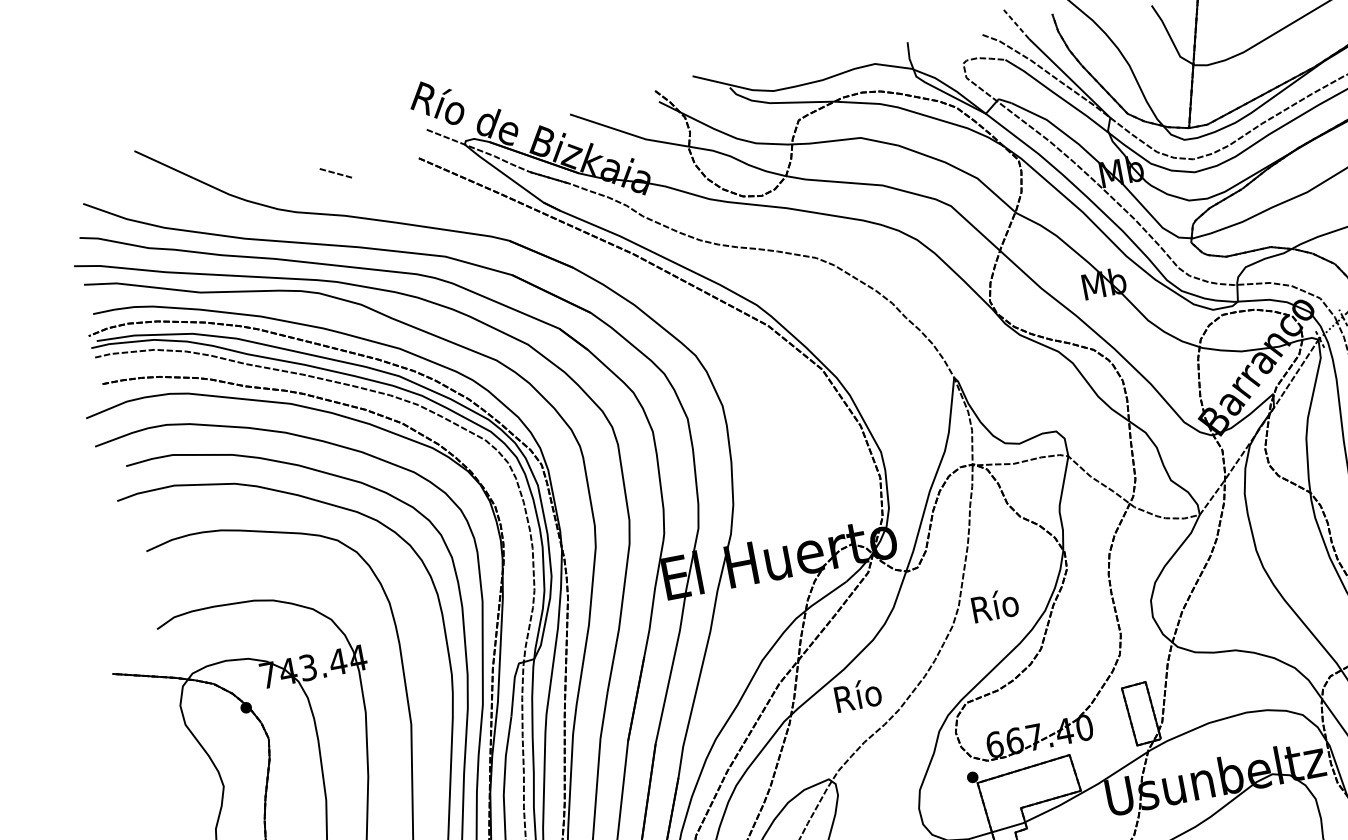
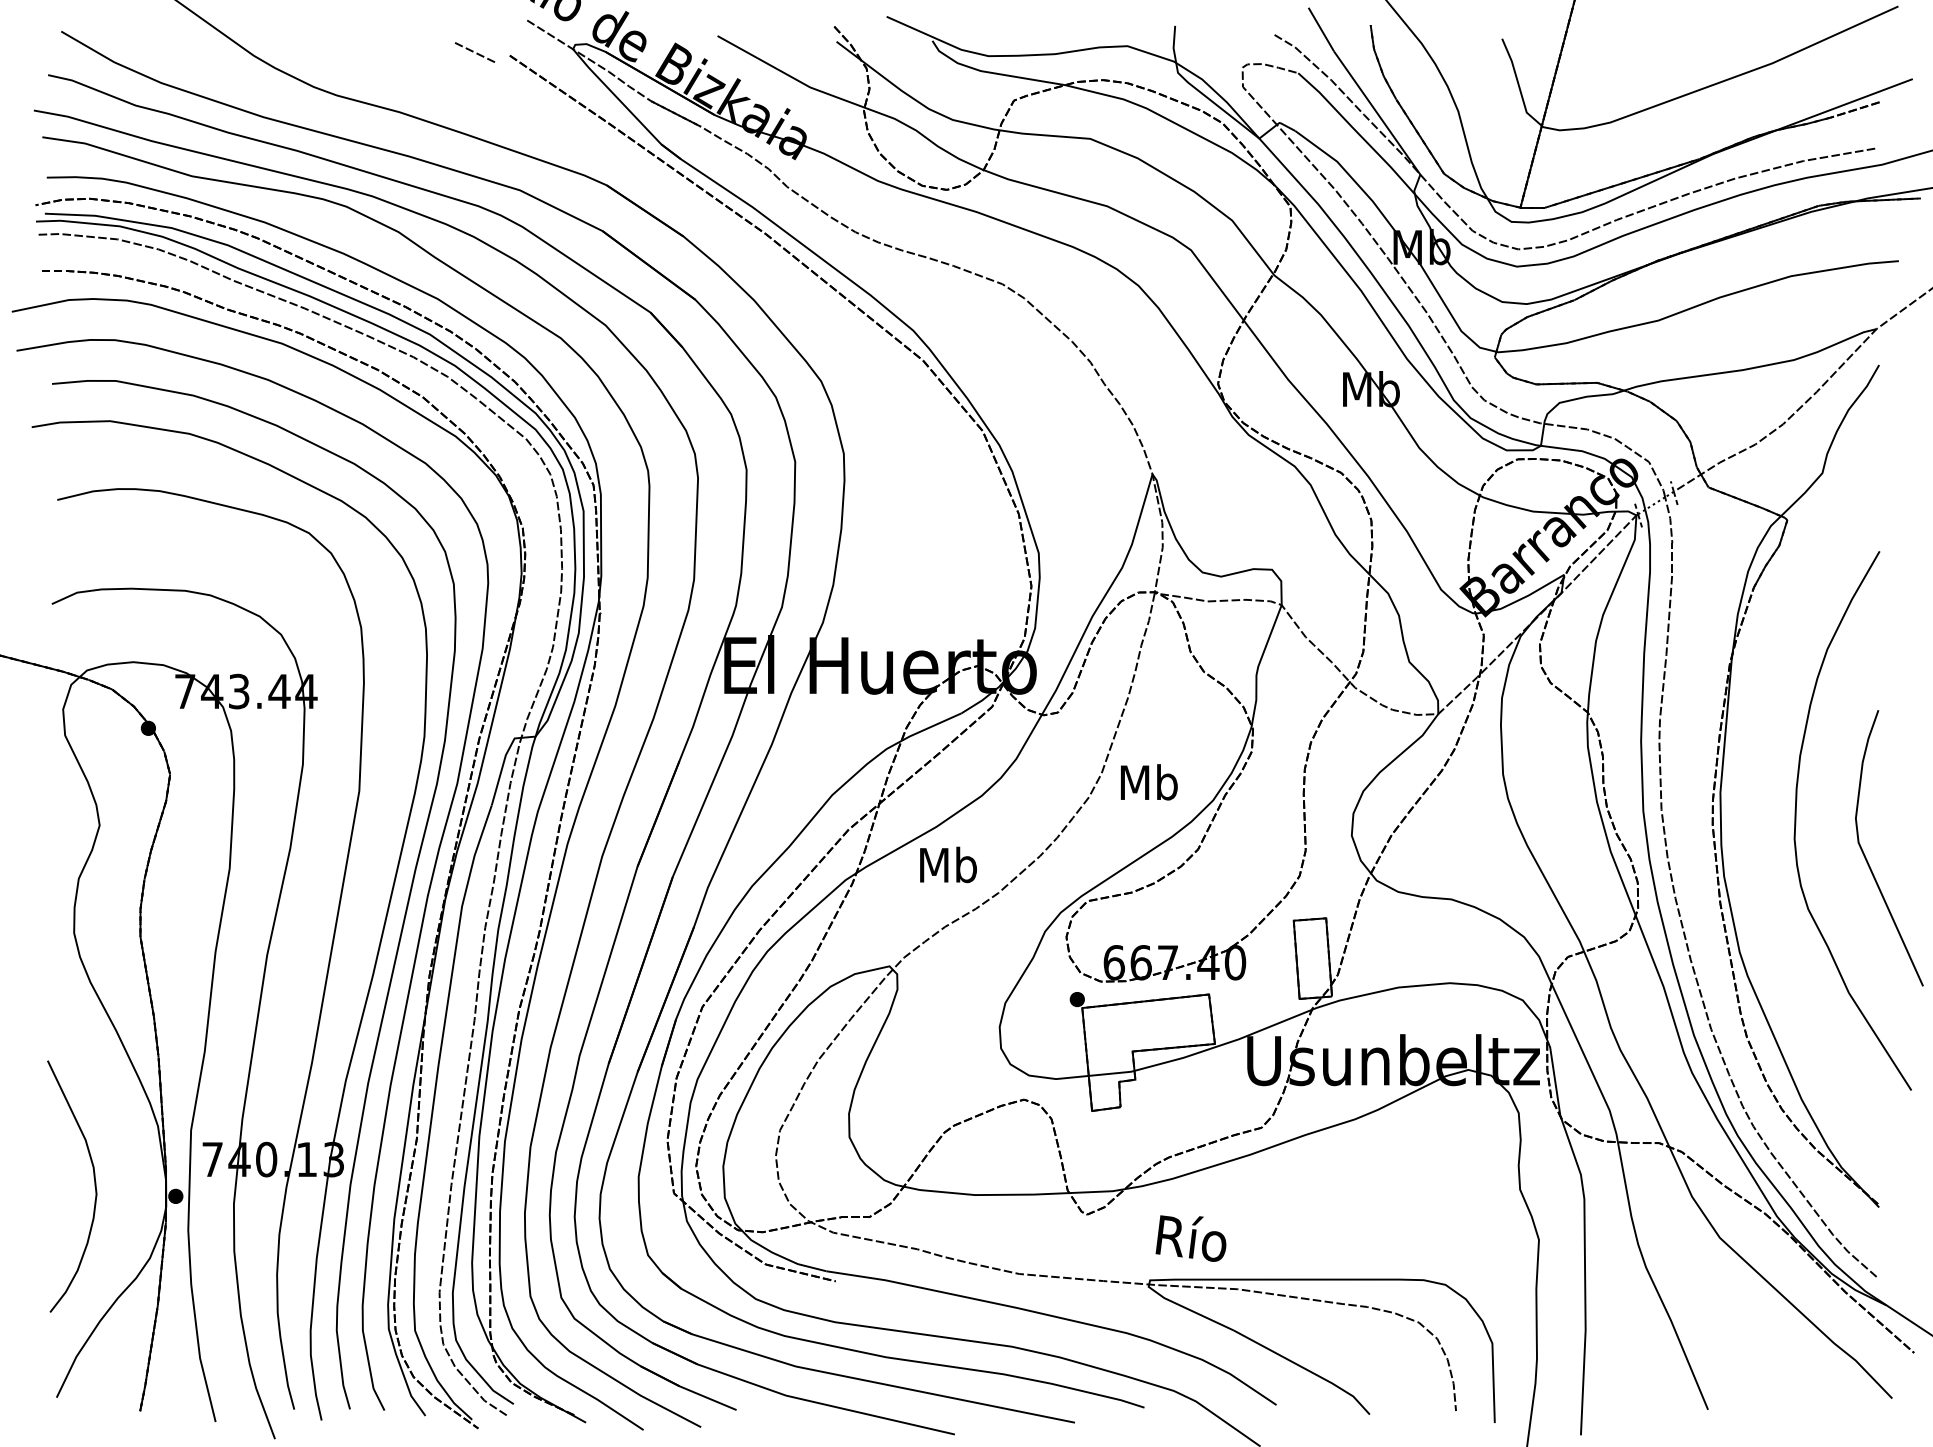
line: (1016, 24) -> (1321, 29), dashed -> solid
line: (334, 173) -> (473, 52), moved
text: (995, 605) -> (1149, 781), Río -> Mb
text: (858, 694) -> (948, 863), Río -> Mb

